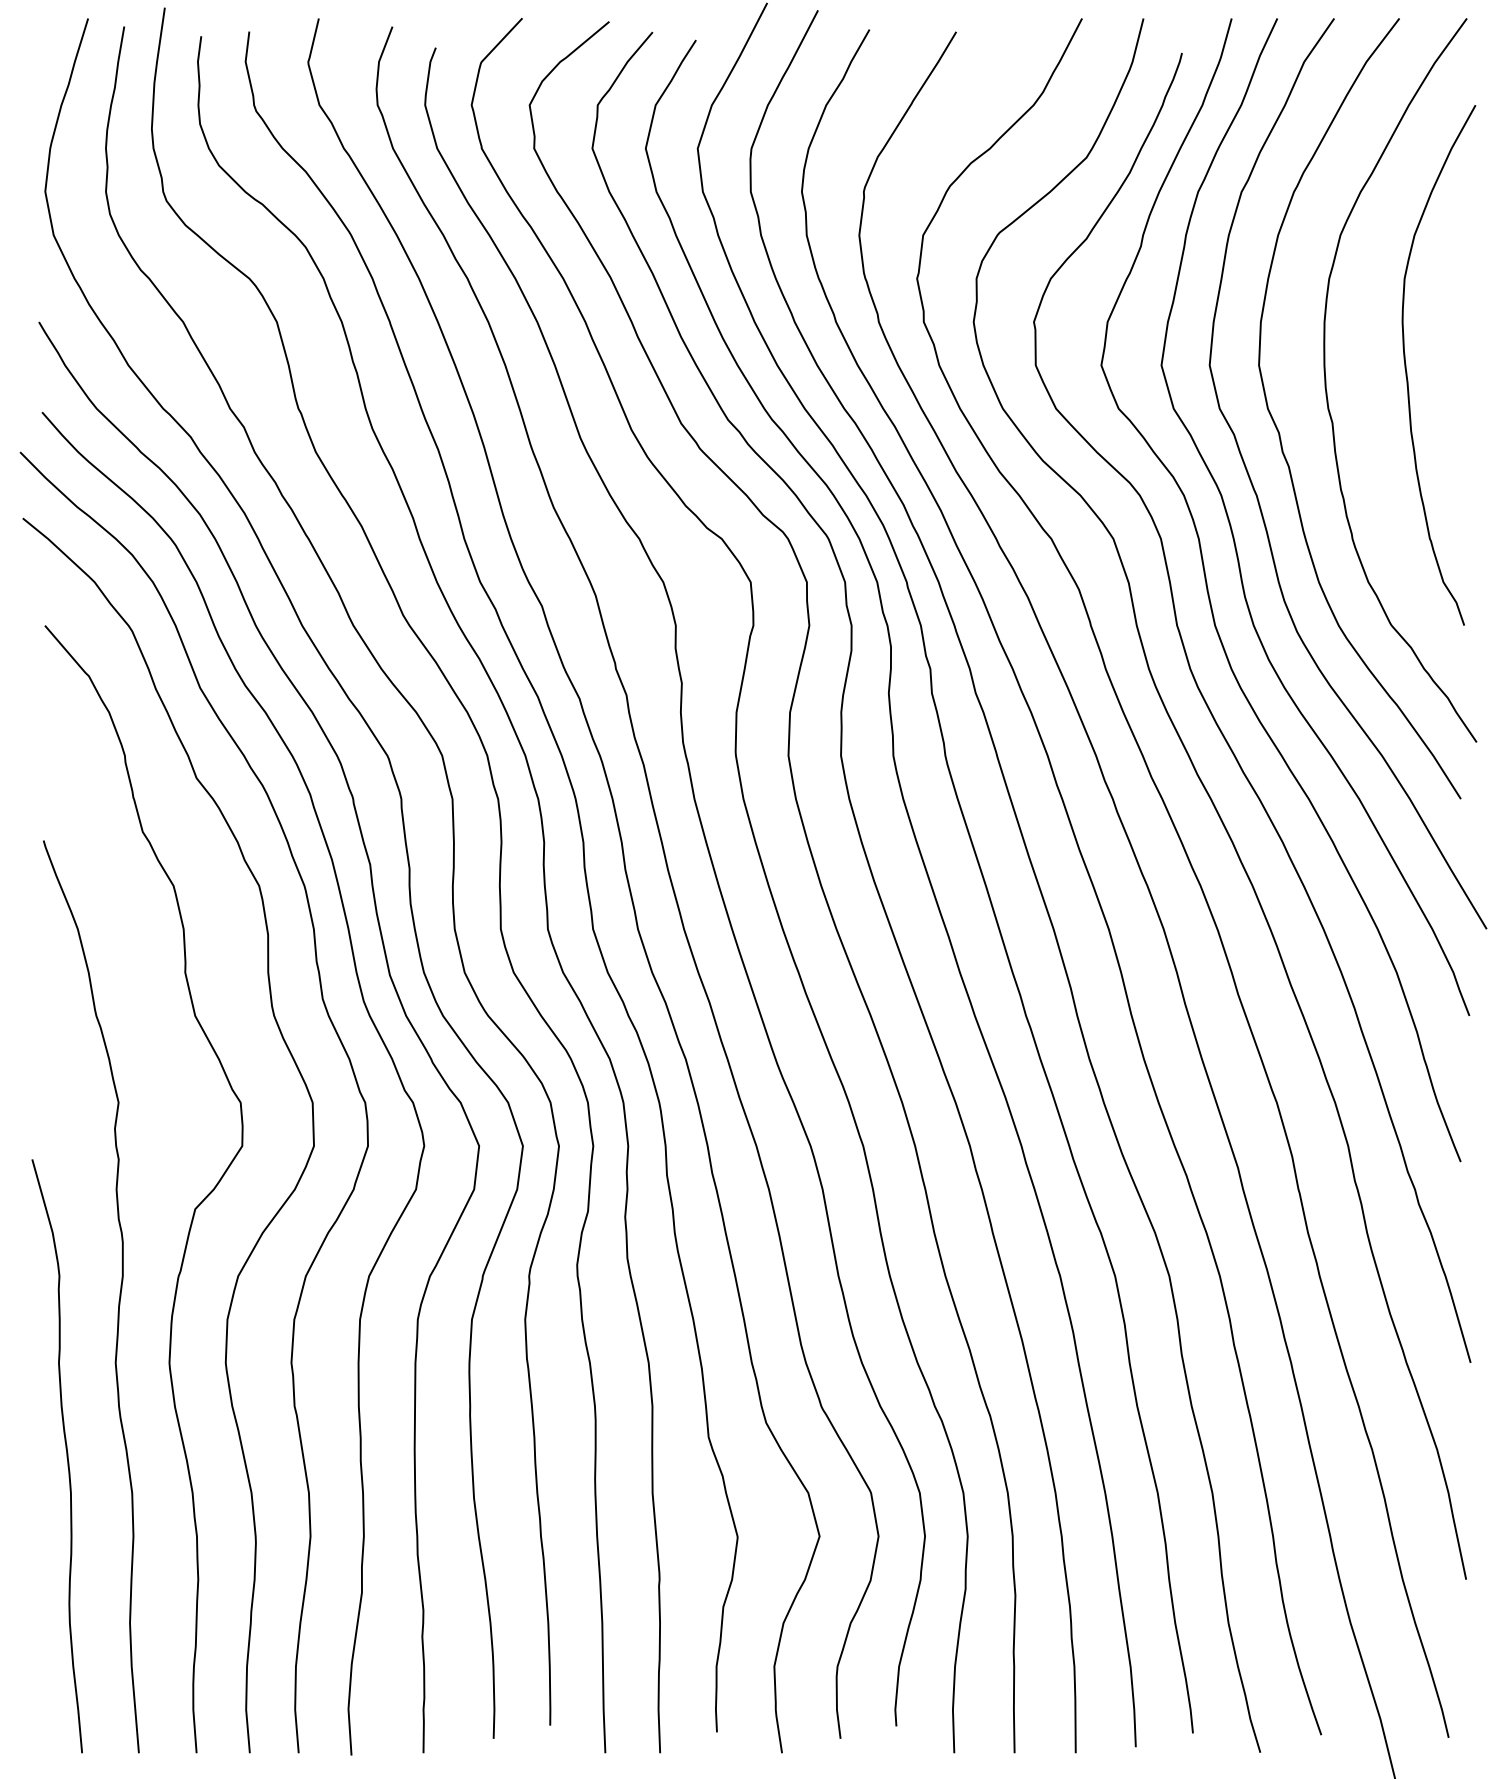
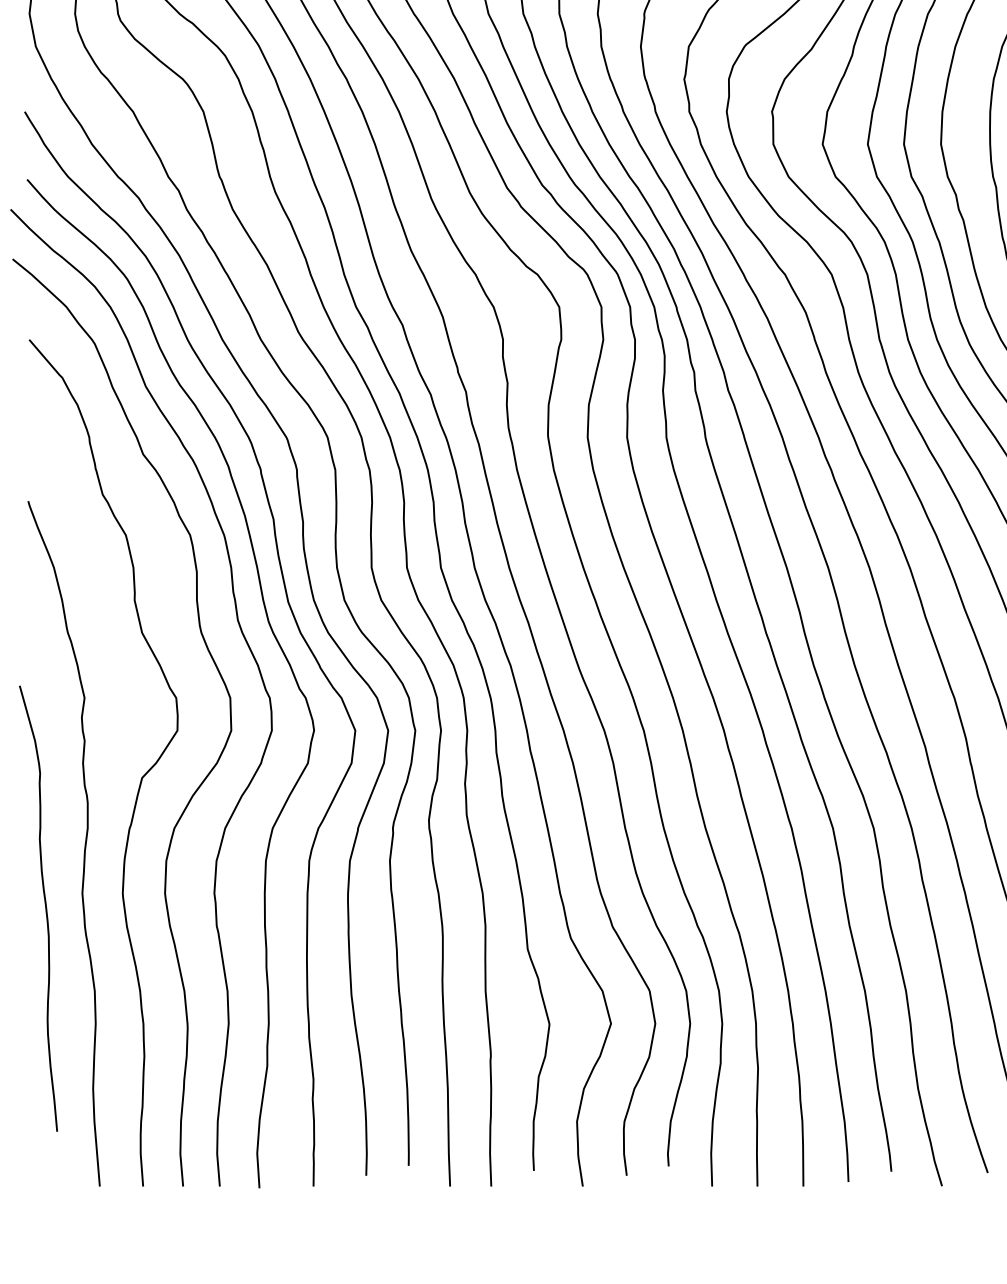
curve: (66, 1456) -> (45, 908), moved

